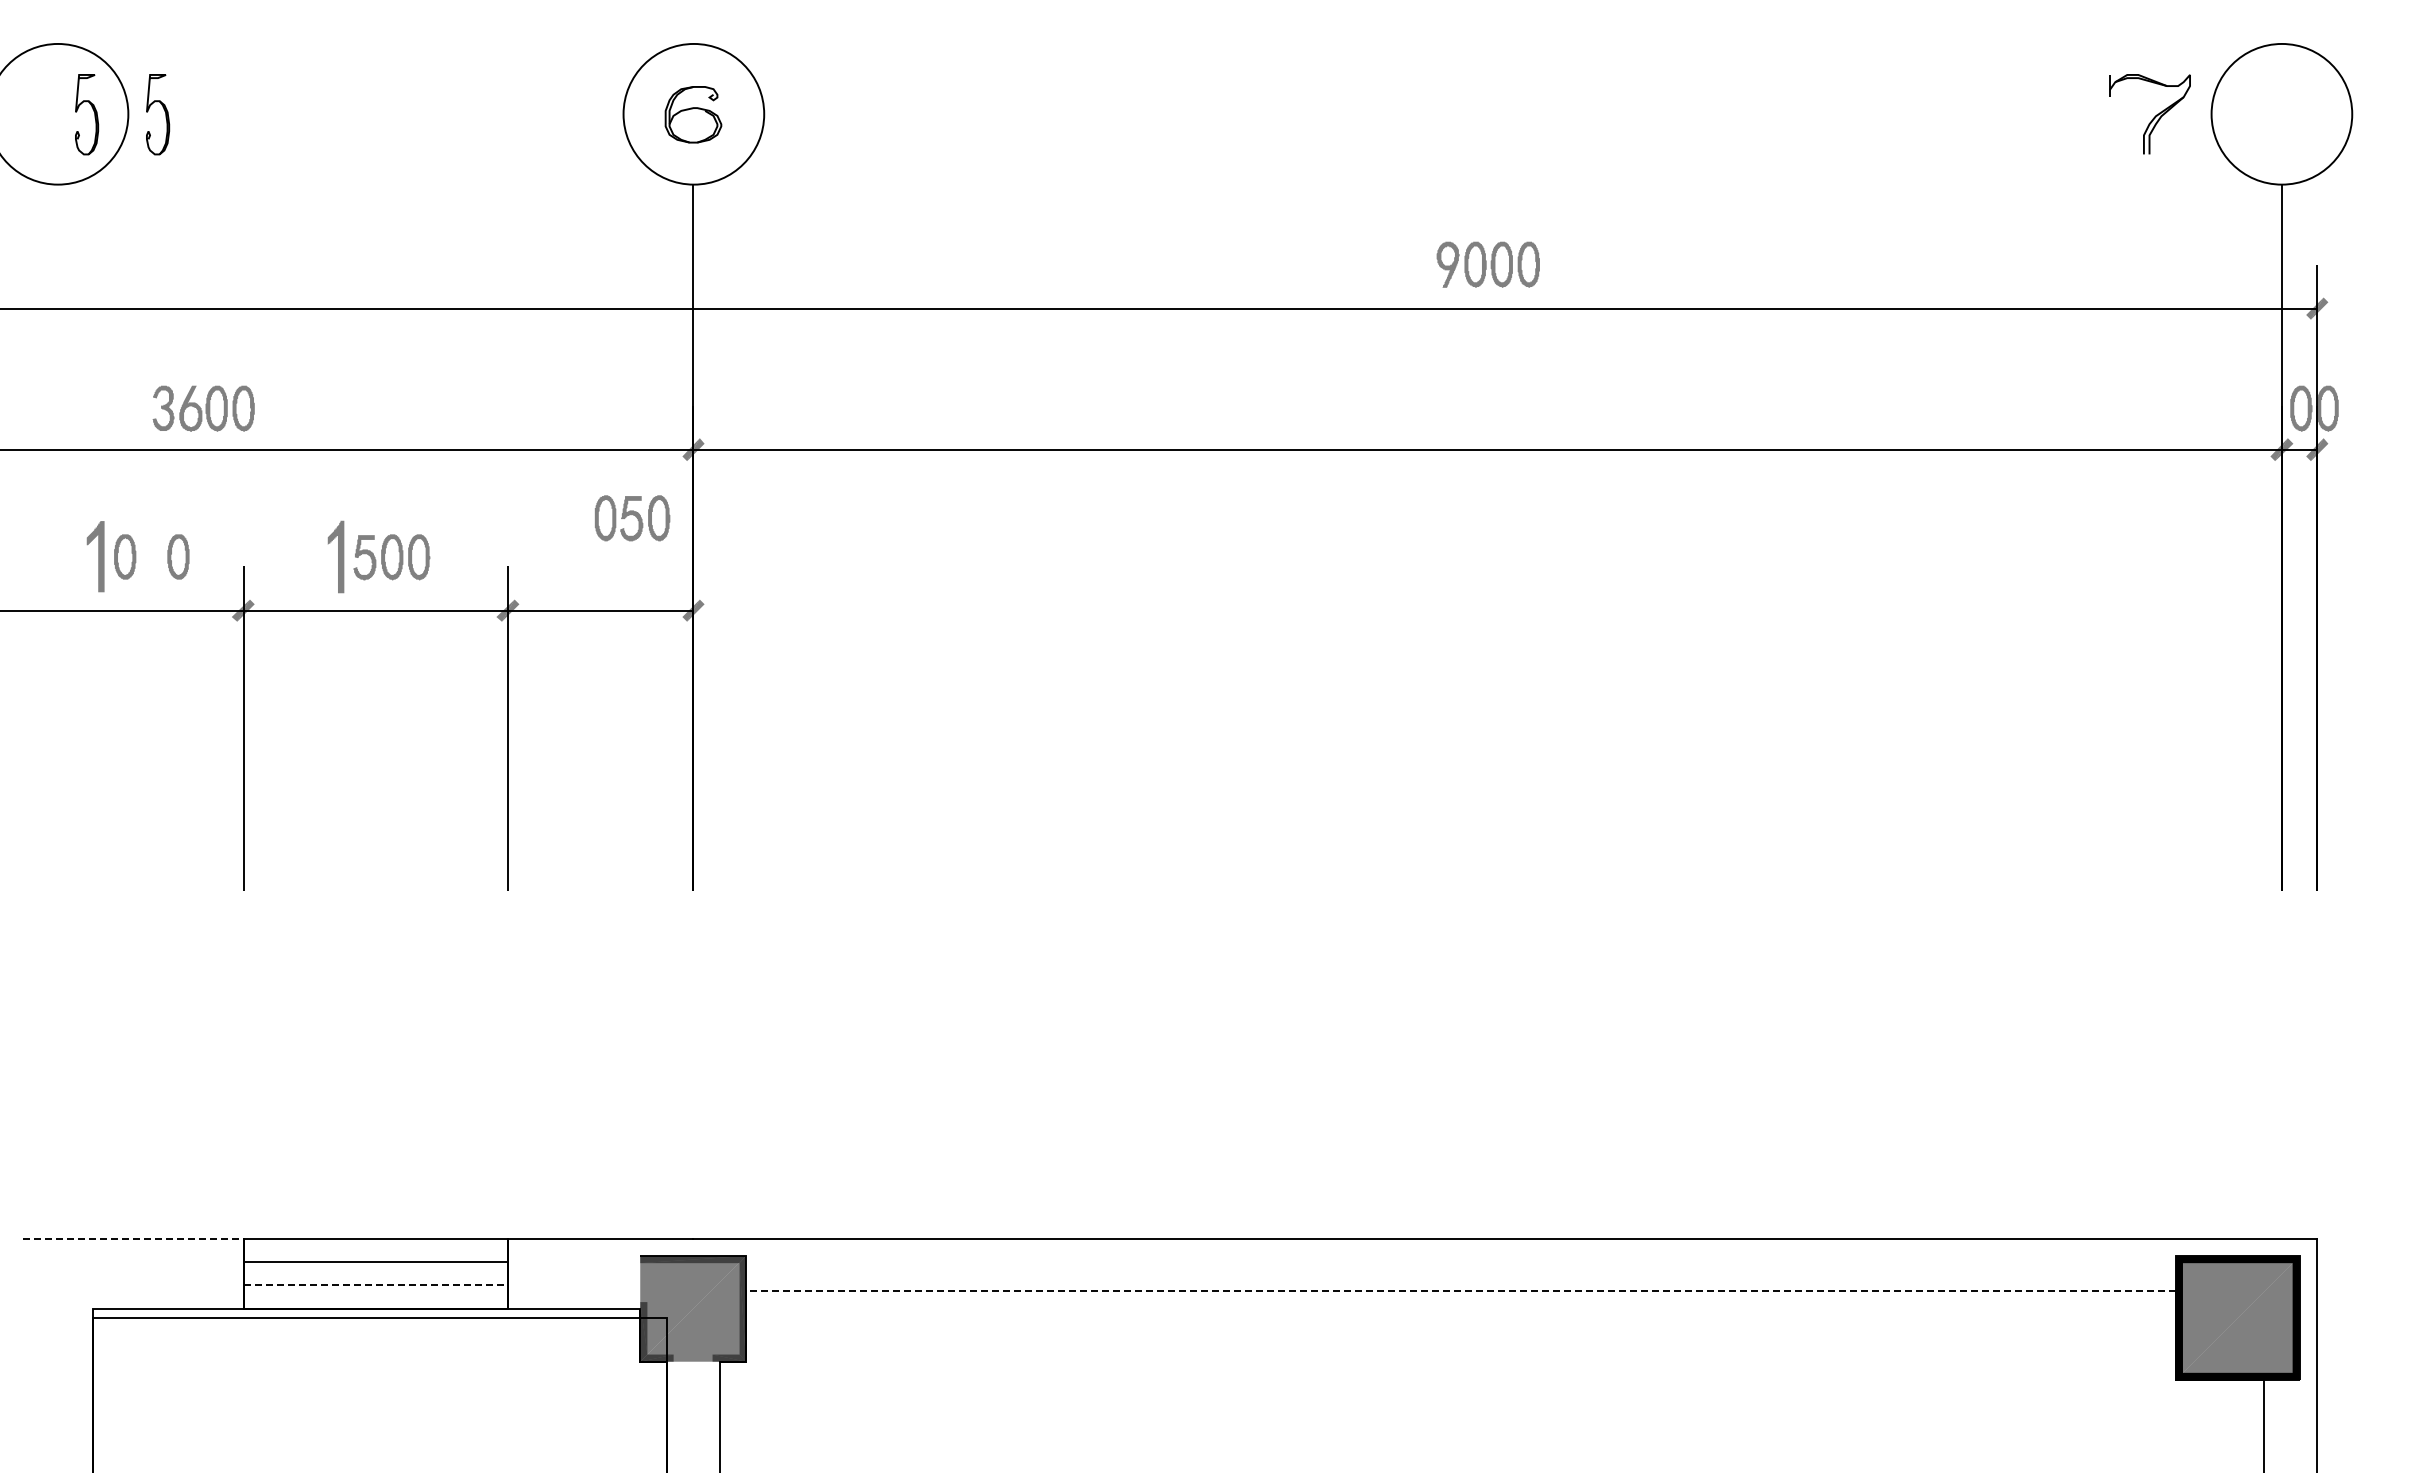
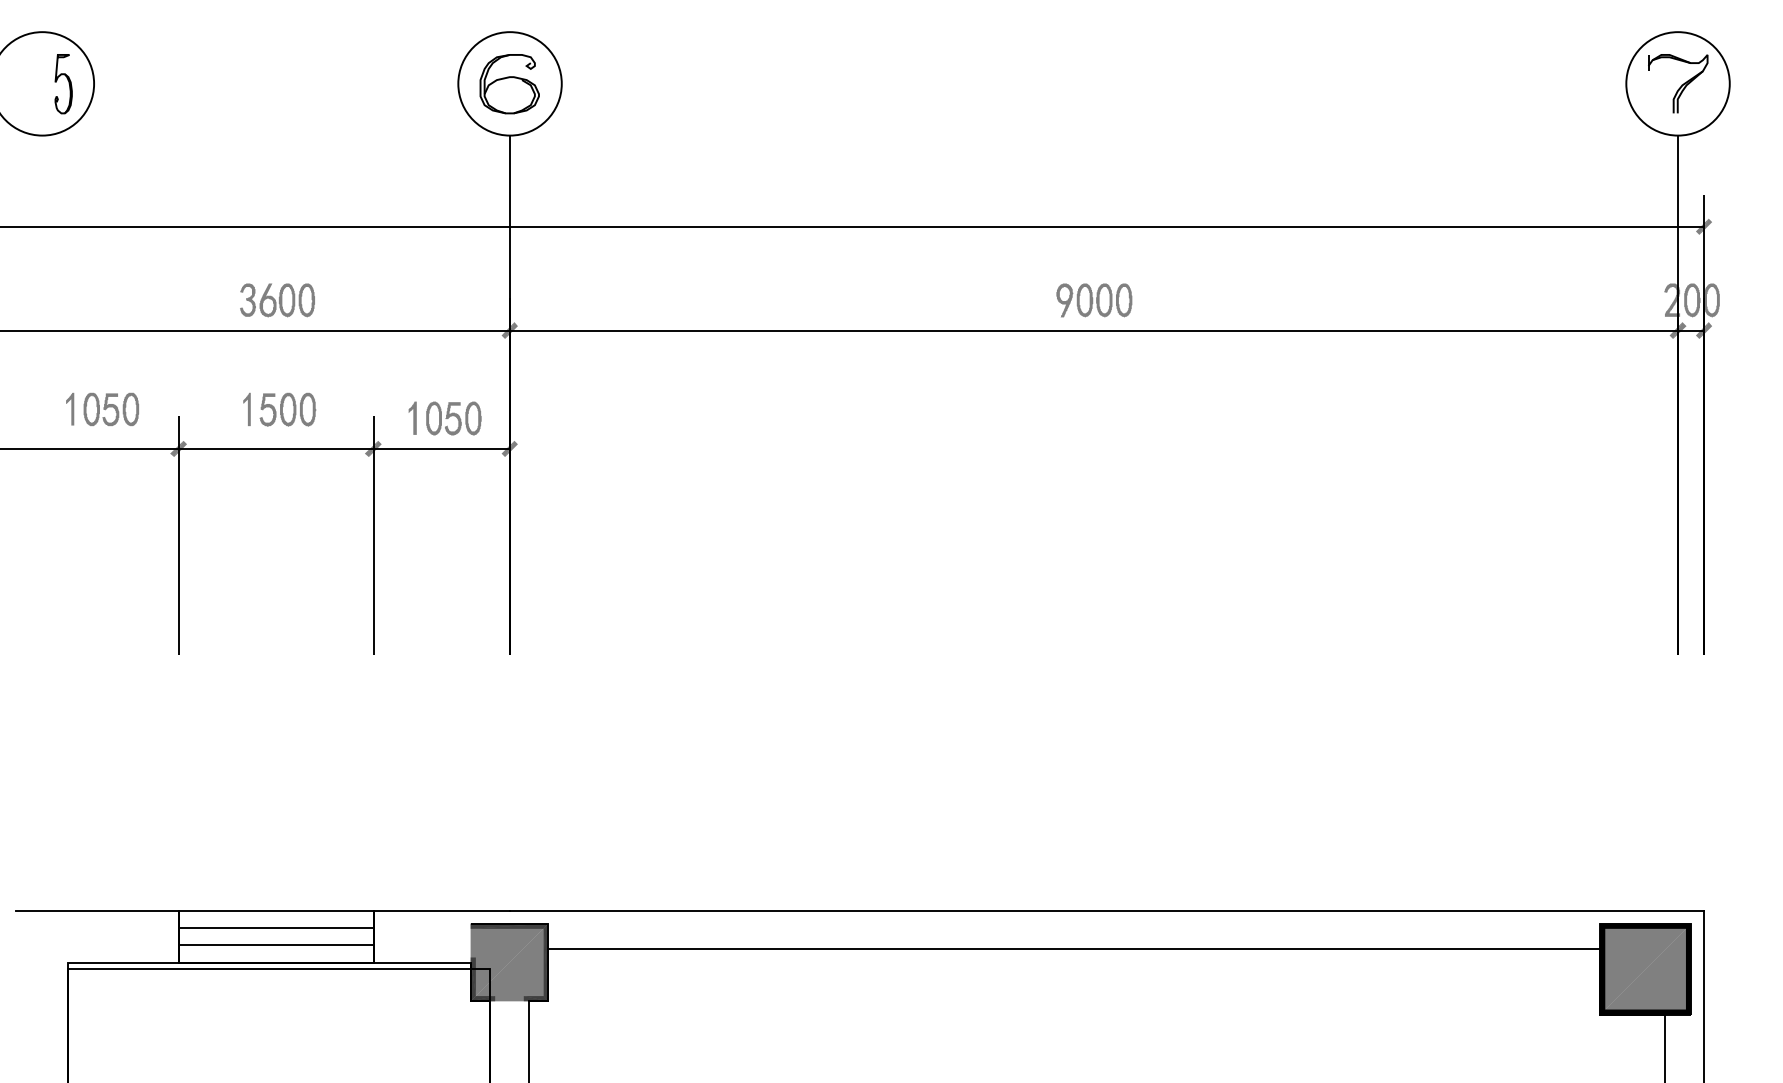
part: (164, 111) -> (120, 81), removed
part: (693, 114) -> (509, 84), size x1.43
part: (2149, 114) -> (1677, 84), moved
part: (1487, 264) -> (1093, 300), moved
part: (203, 408) -> (277, 300), moved
fill: (2273, 408) -> (1671, 300), added
part: (632, 518) -> (453, 418), moved
part: (95, 556) -> (69, 409), size x0.62
part: (336, 556) -> (247, 409), size x0.62
fill: (150, 557) -> (110, 409), added
fill: (561, 568) -> (412, 417), added
line: (133, 1238) -> (97, 910), dashed -> solid
line: (376, 1285) -> (276, 945), dashed -> solid
line: (1460, 1290) -> (1073, 948), dashed -> solid

